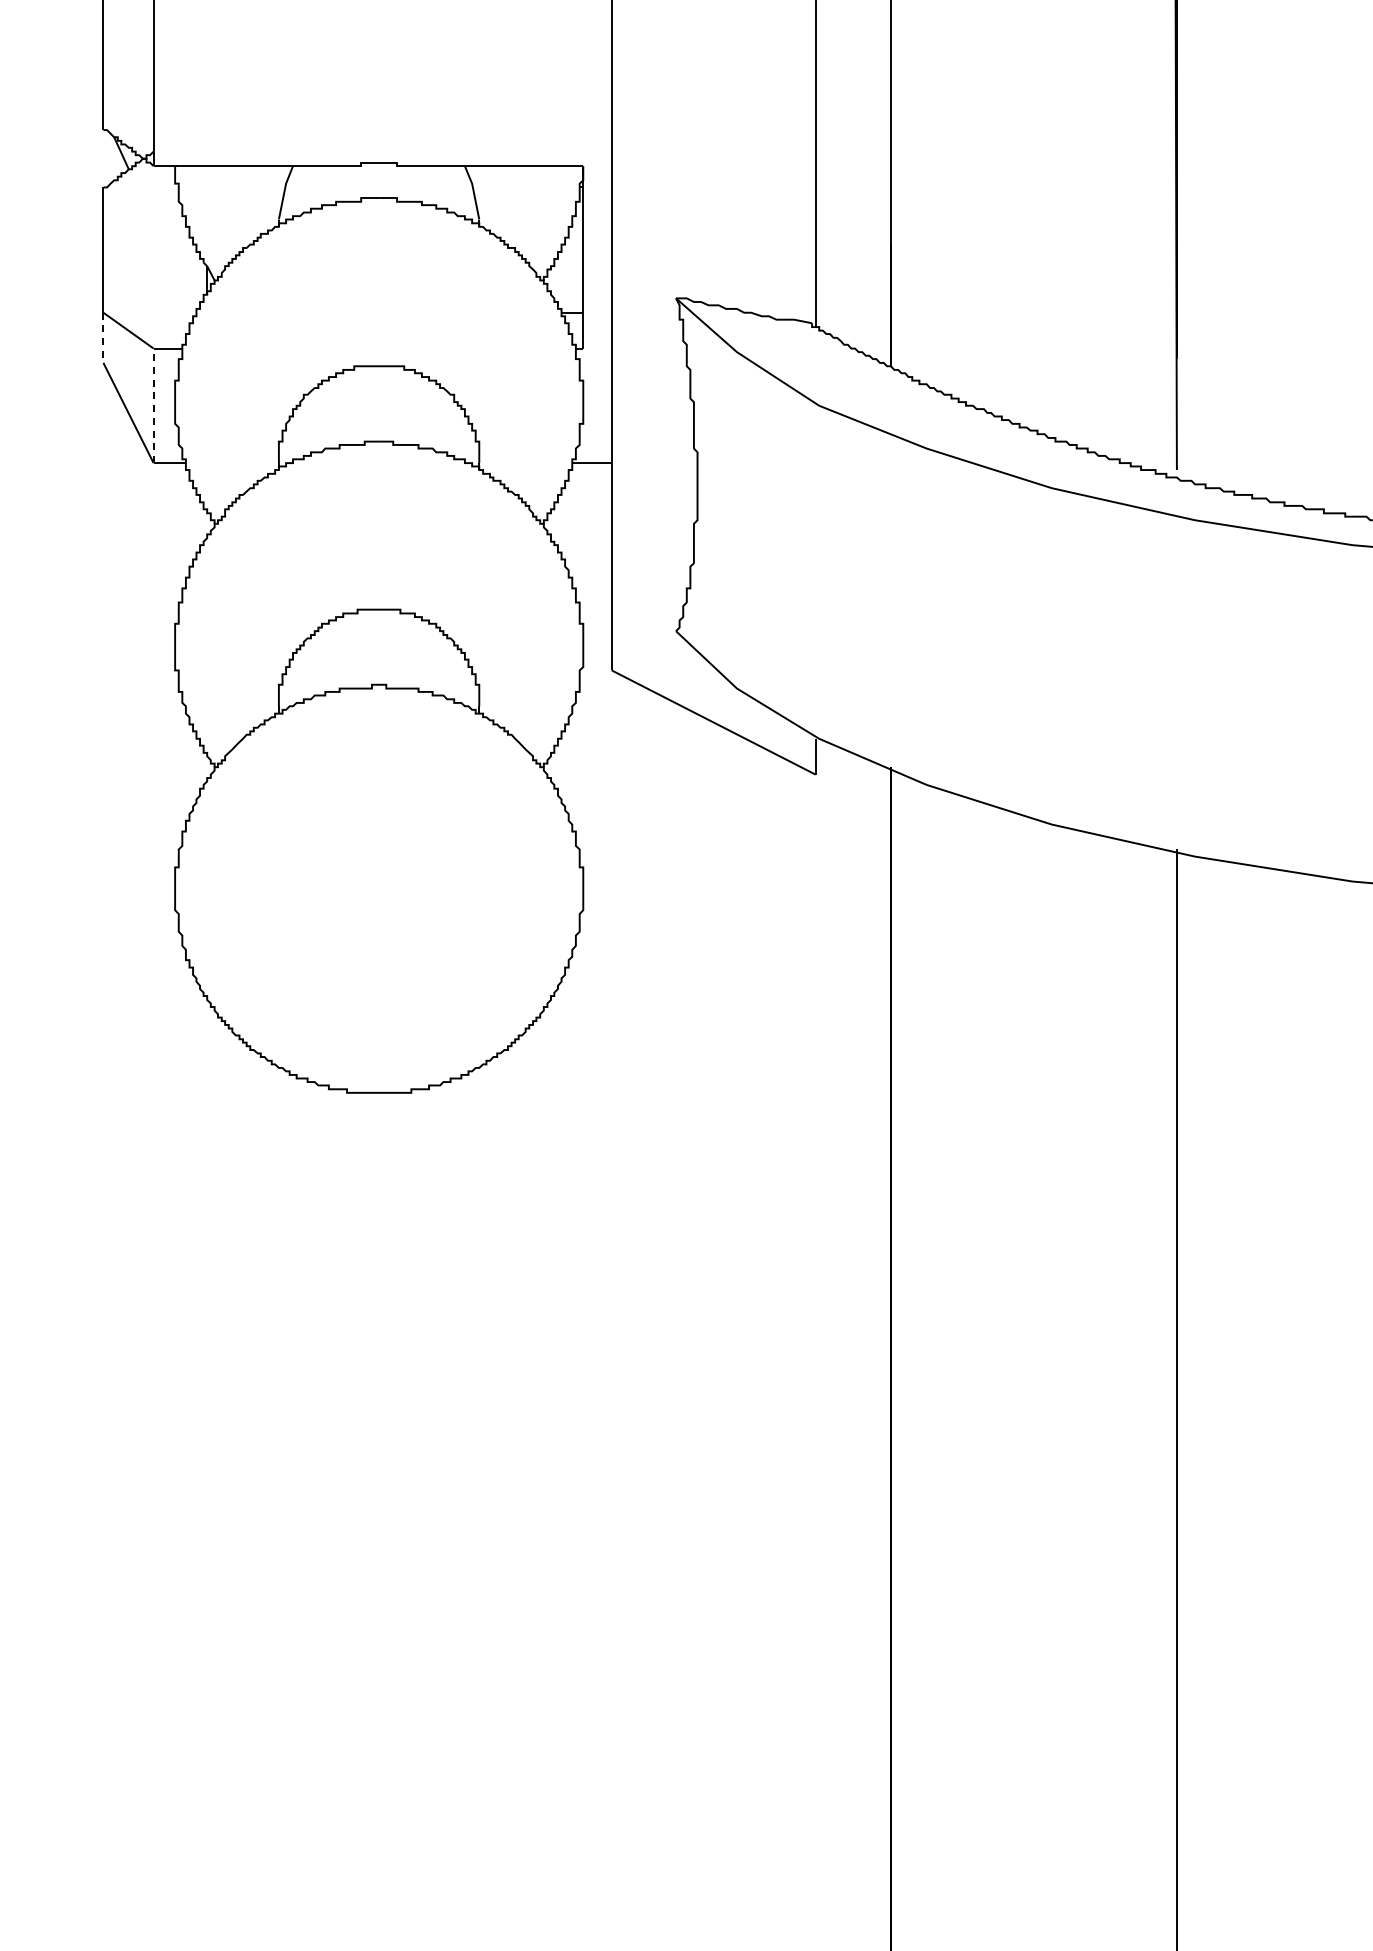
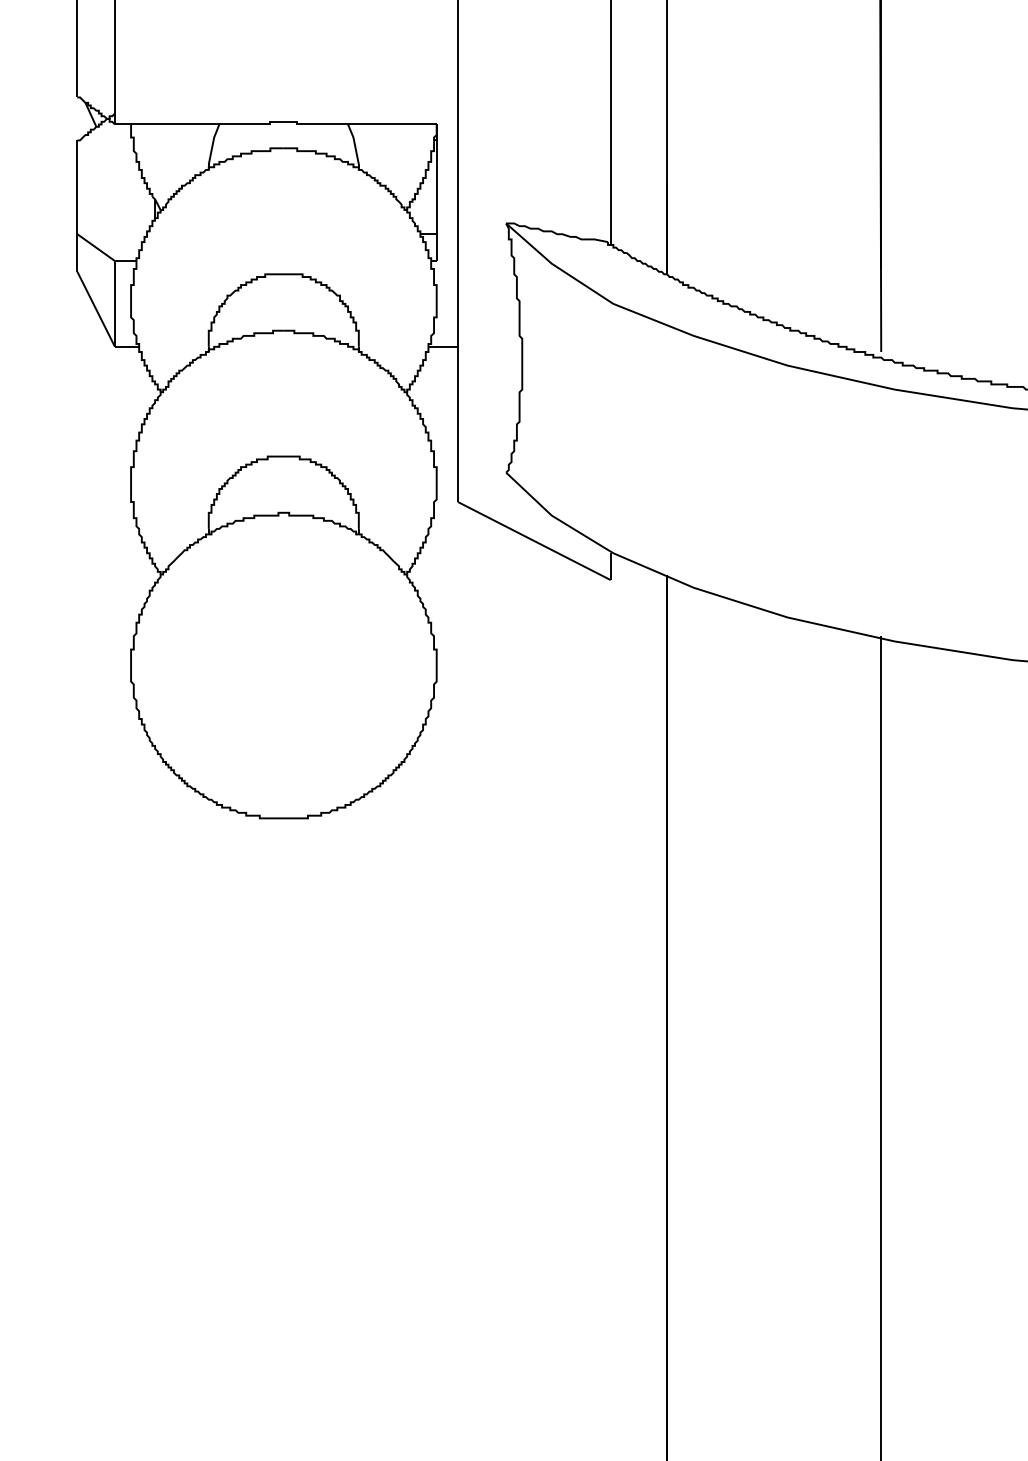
line: (103, 338) -> (77, 253), dashed -> solid
line: (153, 405) -> (114, 303), dashed -> solid

